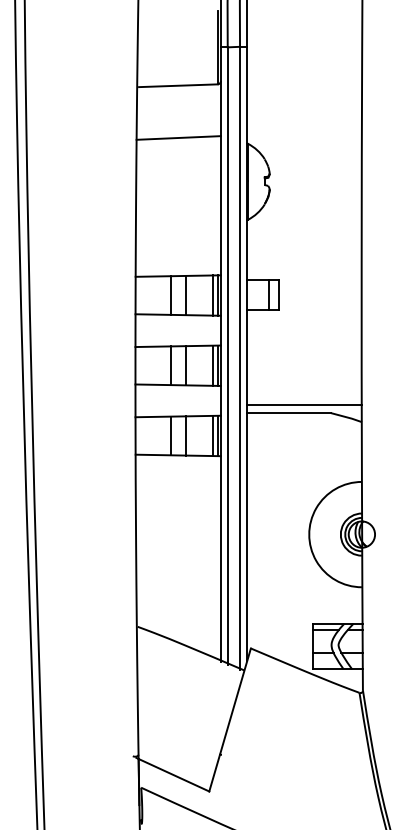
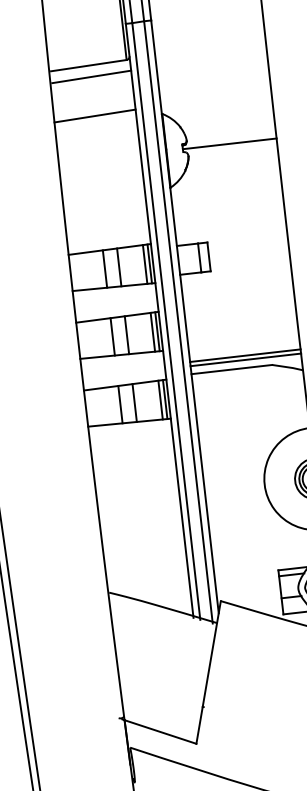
line: (179, 97) -> (91, 76), added
line: (312, 182) -> (229, 144), added
line: (304, 400) -> (245, 355), added

